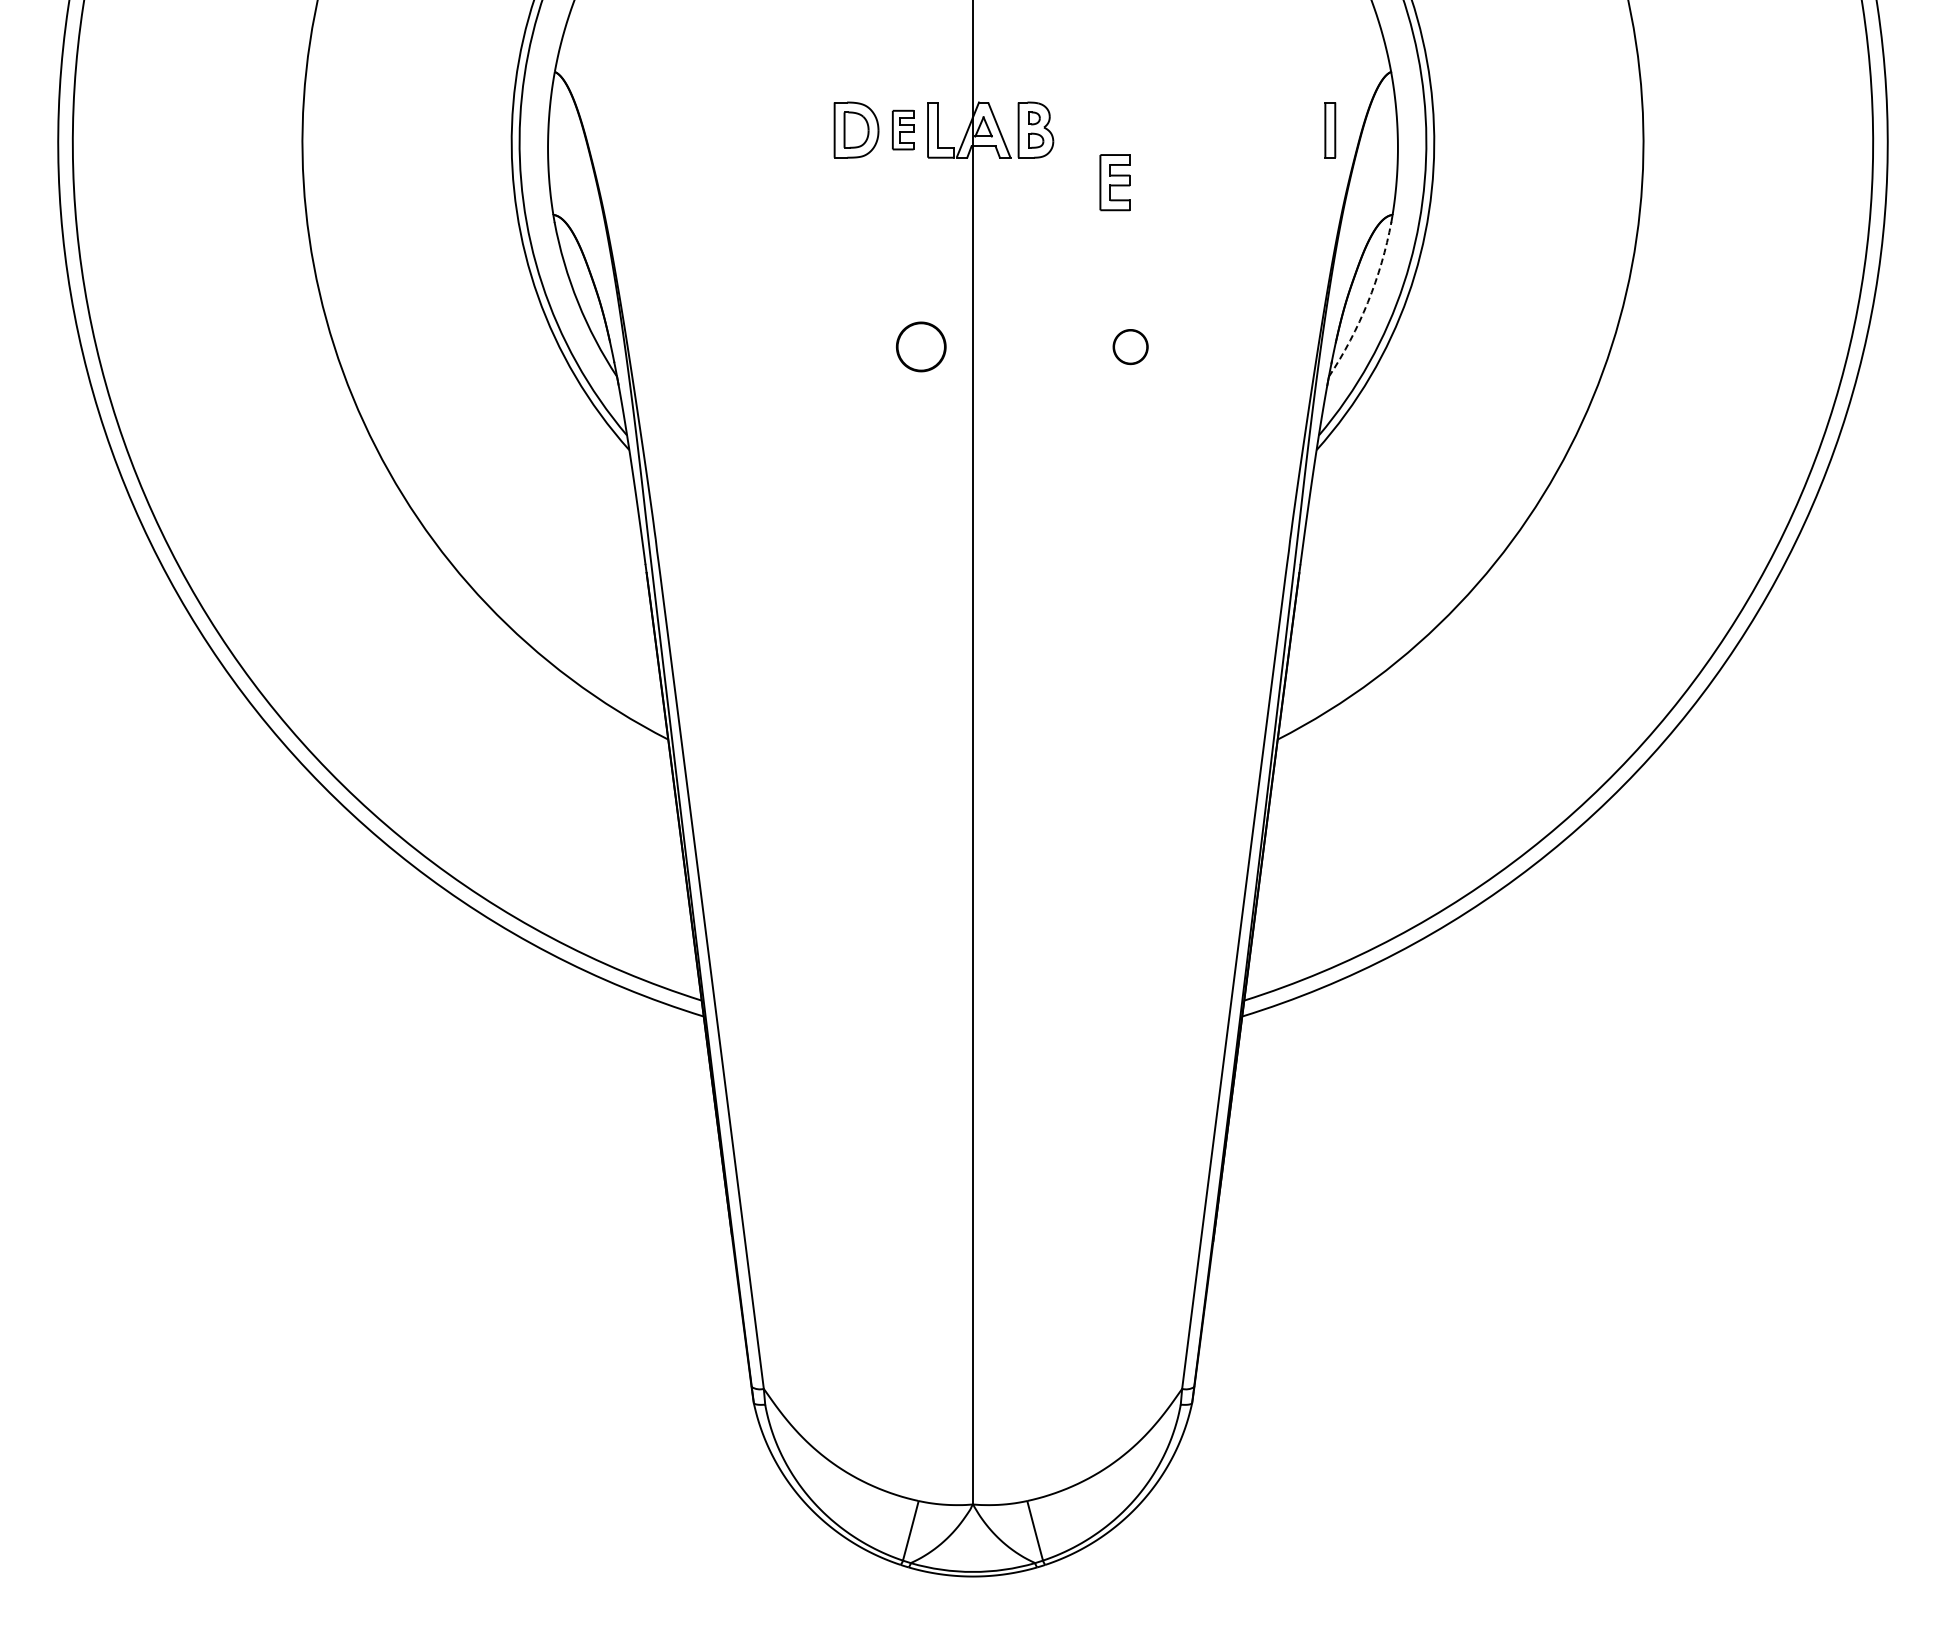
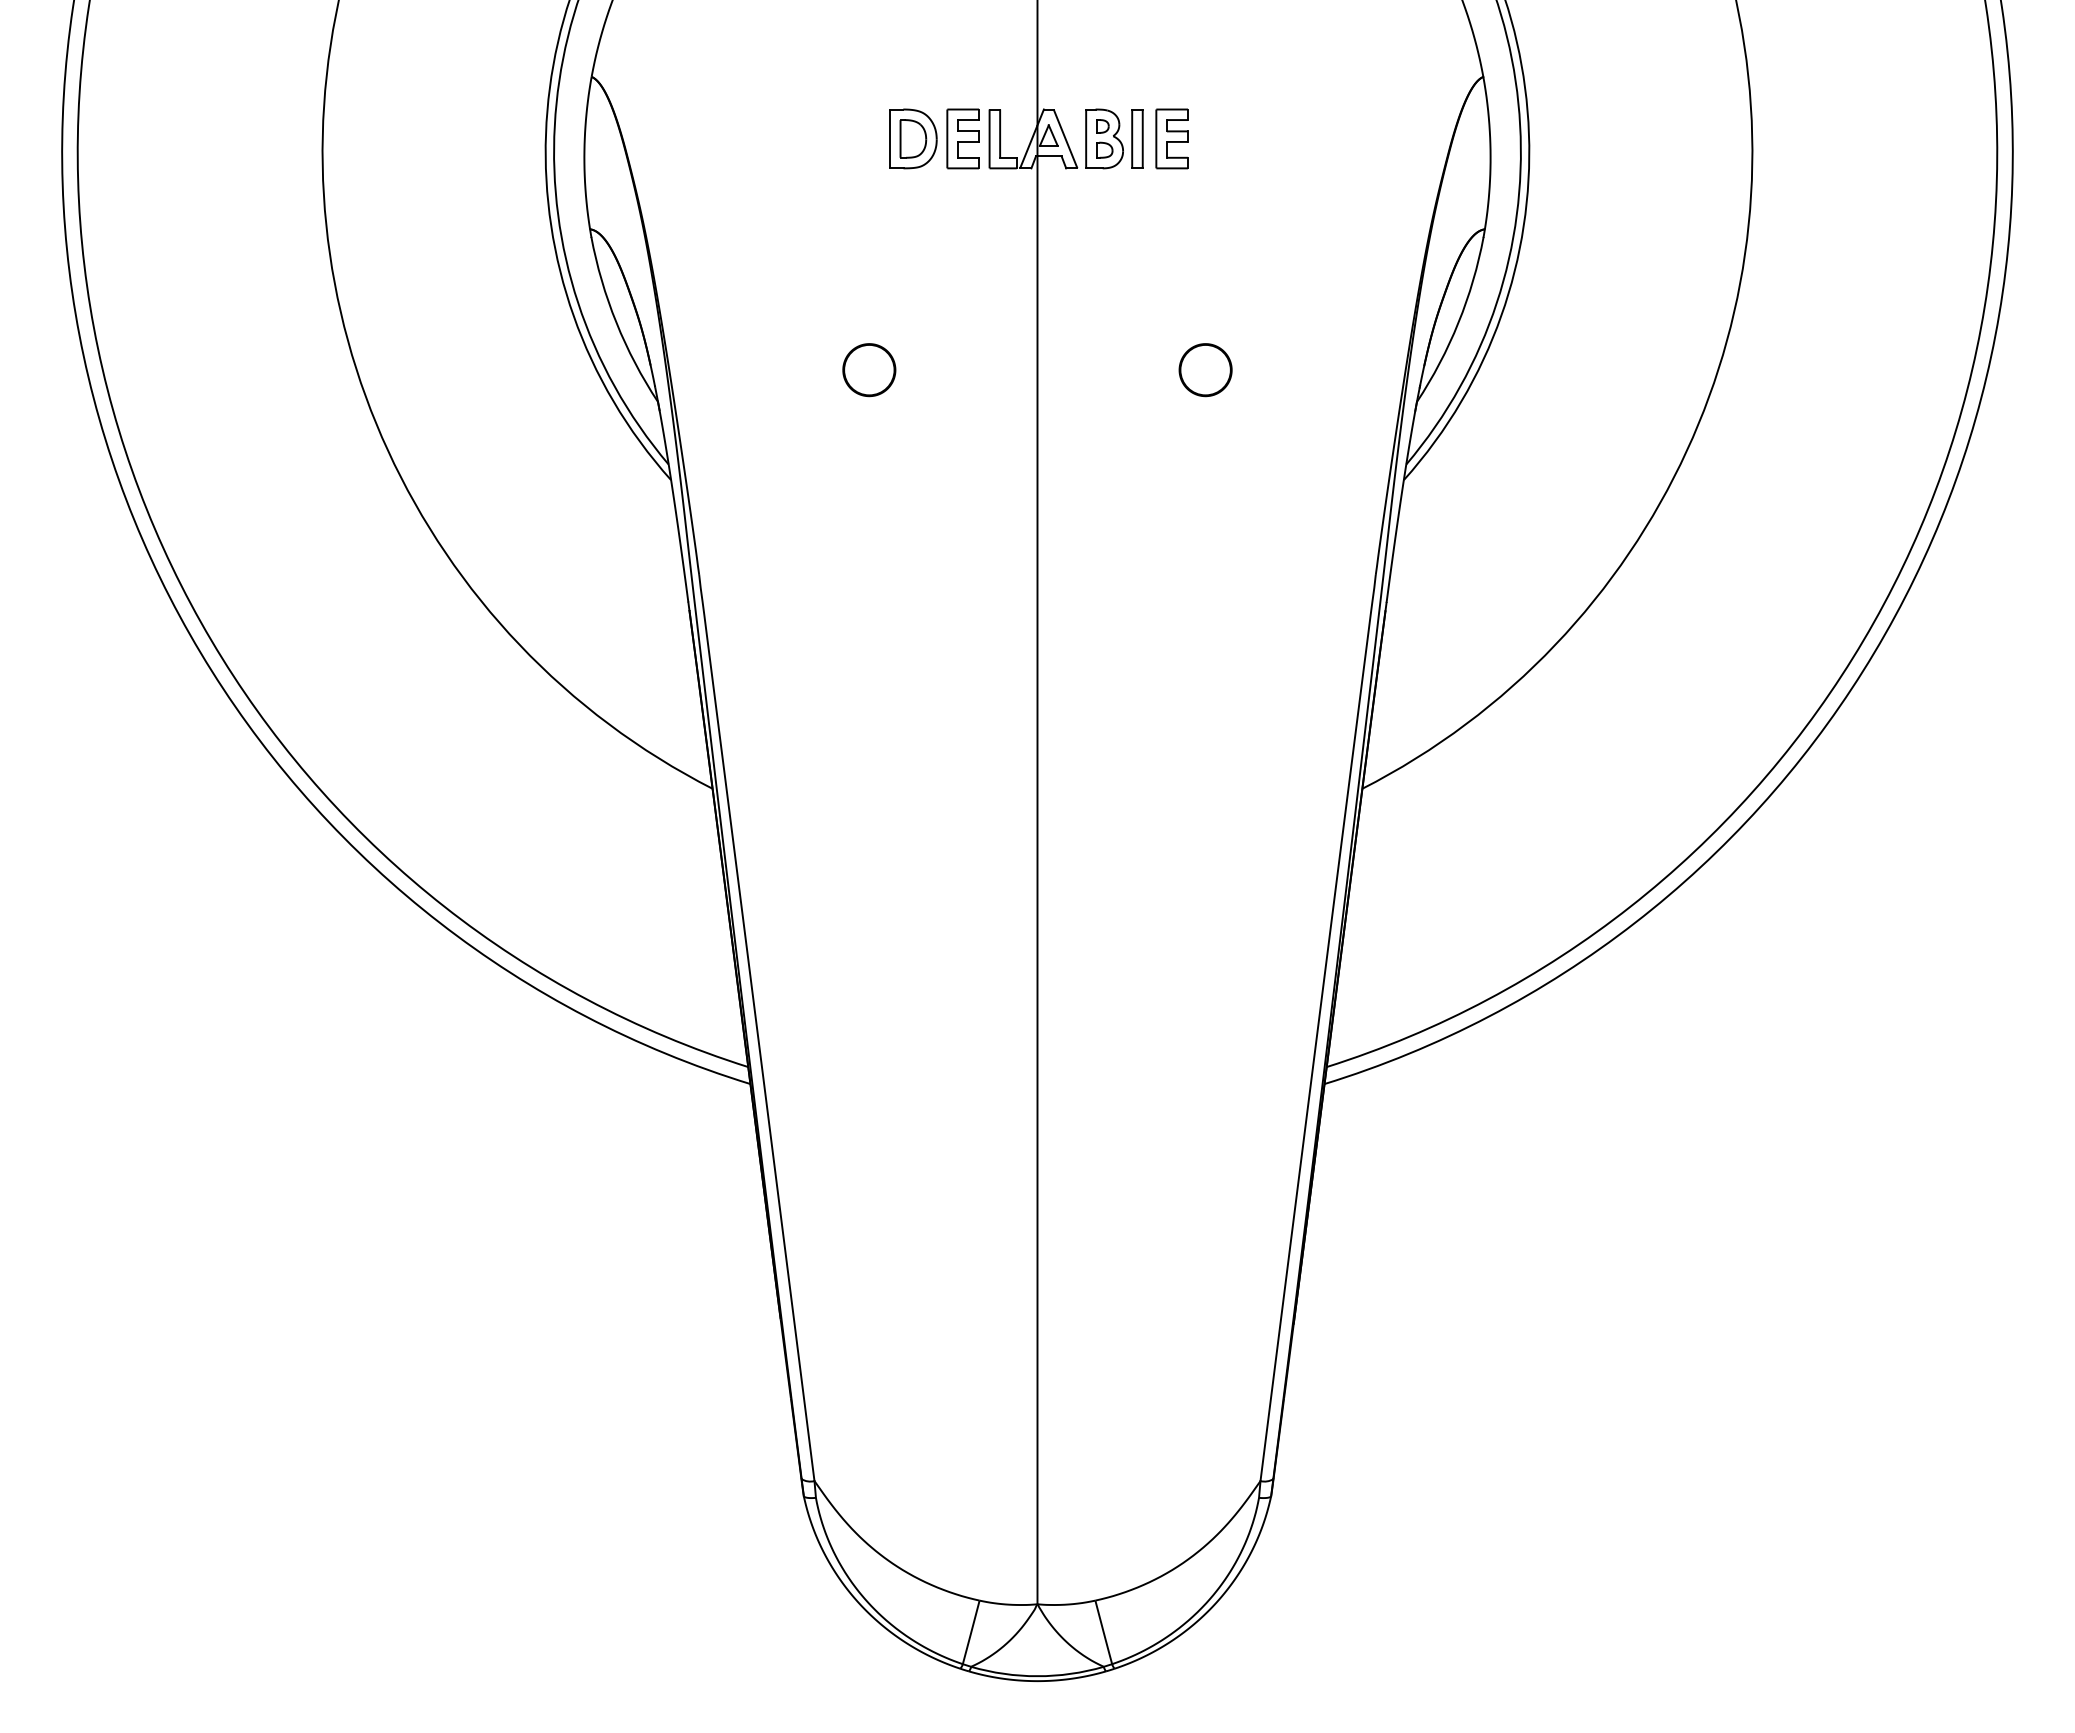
part: (902, 129) -> (962, 138), size x1.43
part: (1330, 129) -> (1137, 138), moved
part: (1114, 182) -> (1171, 138), moved
arc: (1367, 302) -> (1458, 322), dashed -> solid
part: (921, 347) -> (869, 370), moved
part: (1130, 347) -> (1205, 370), size x1.43

